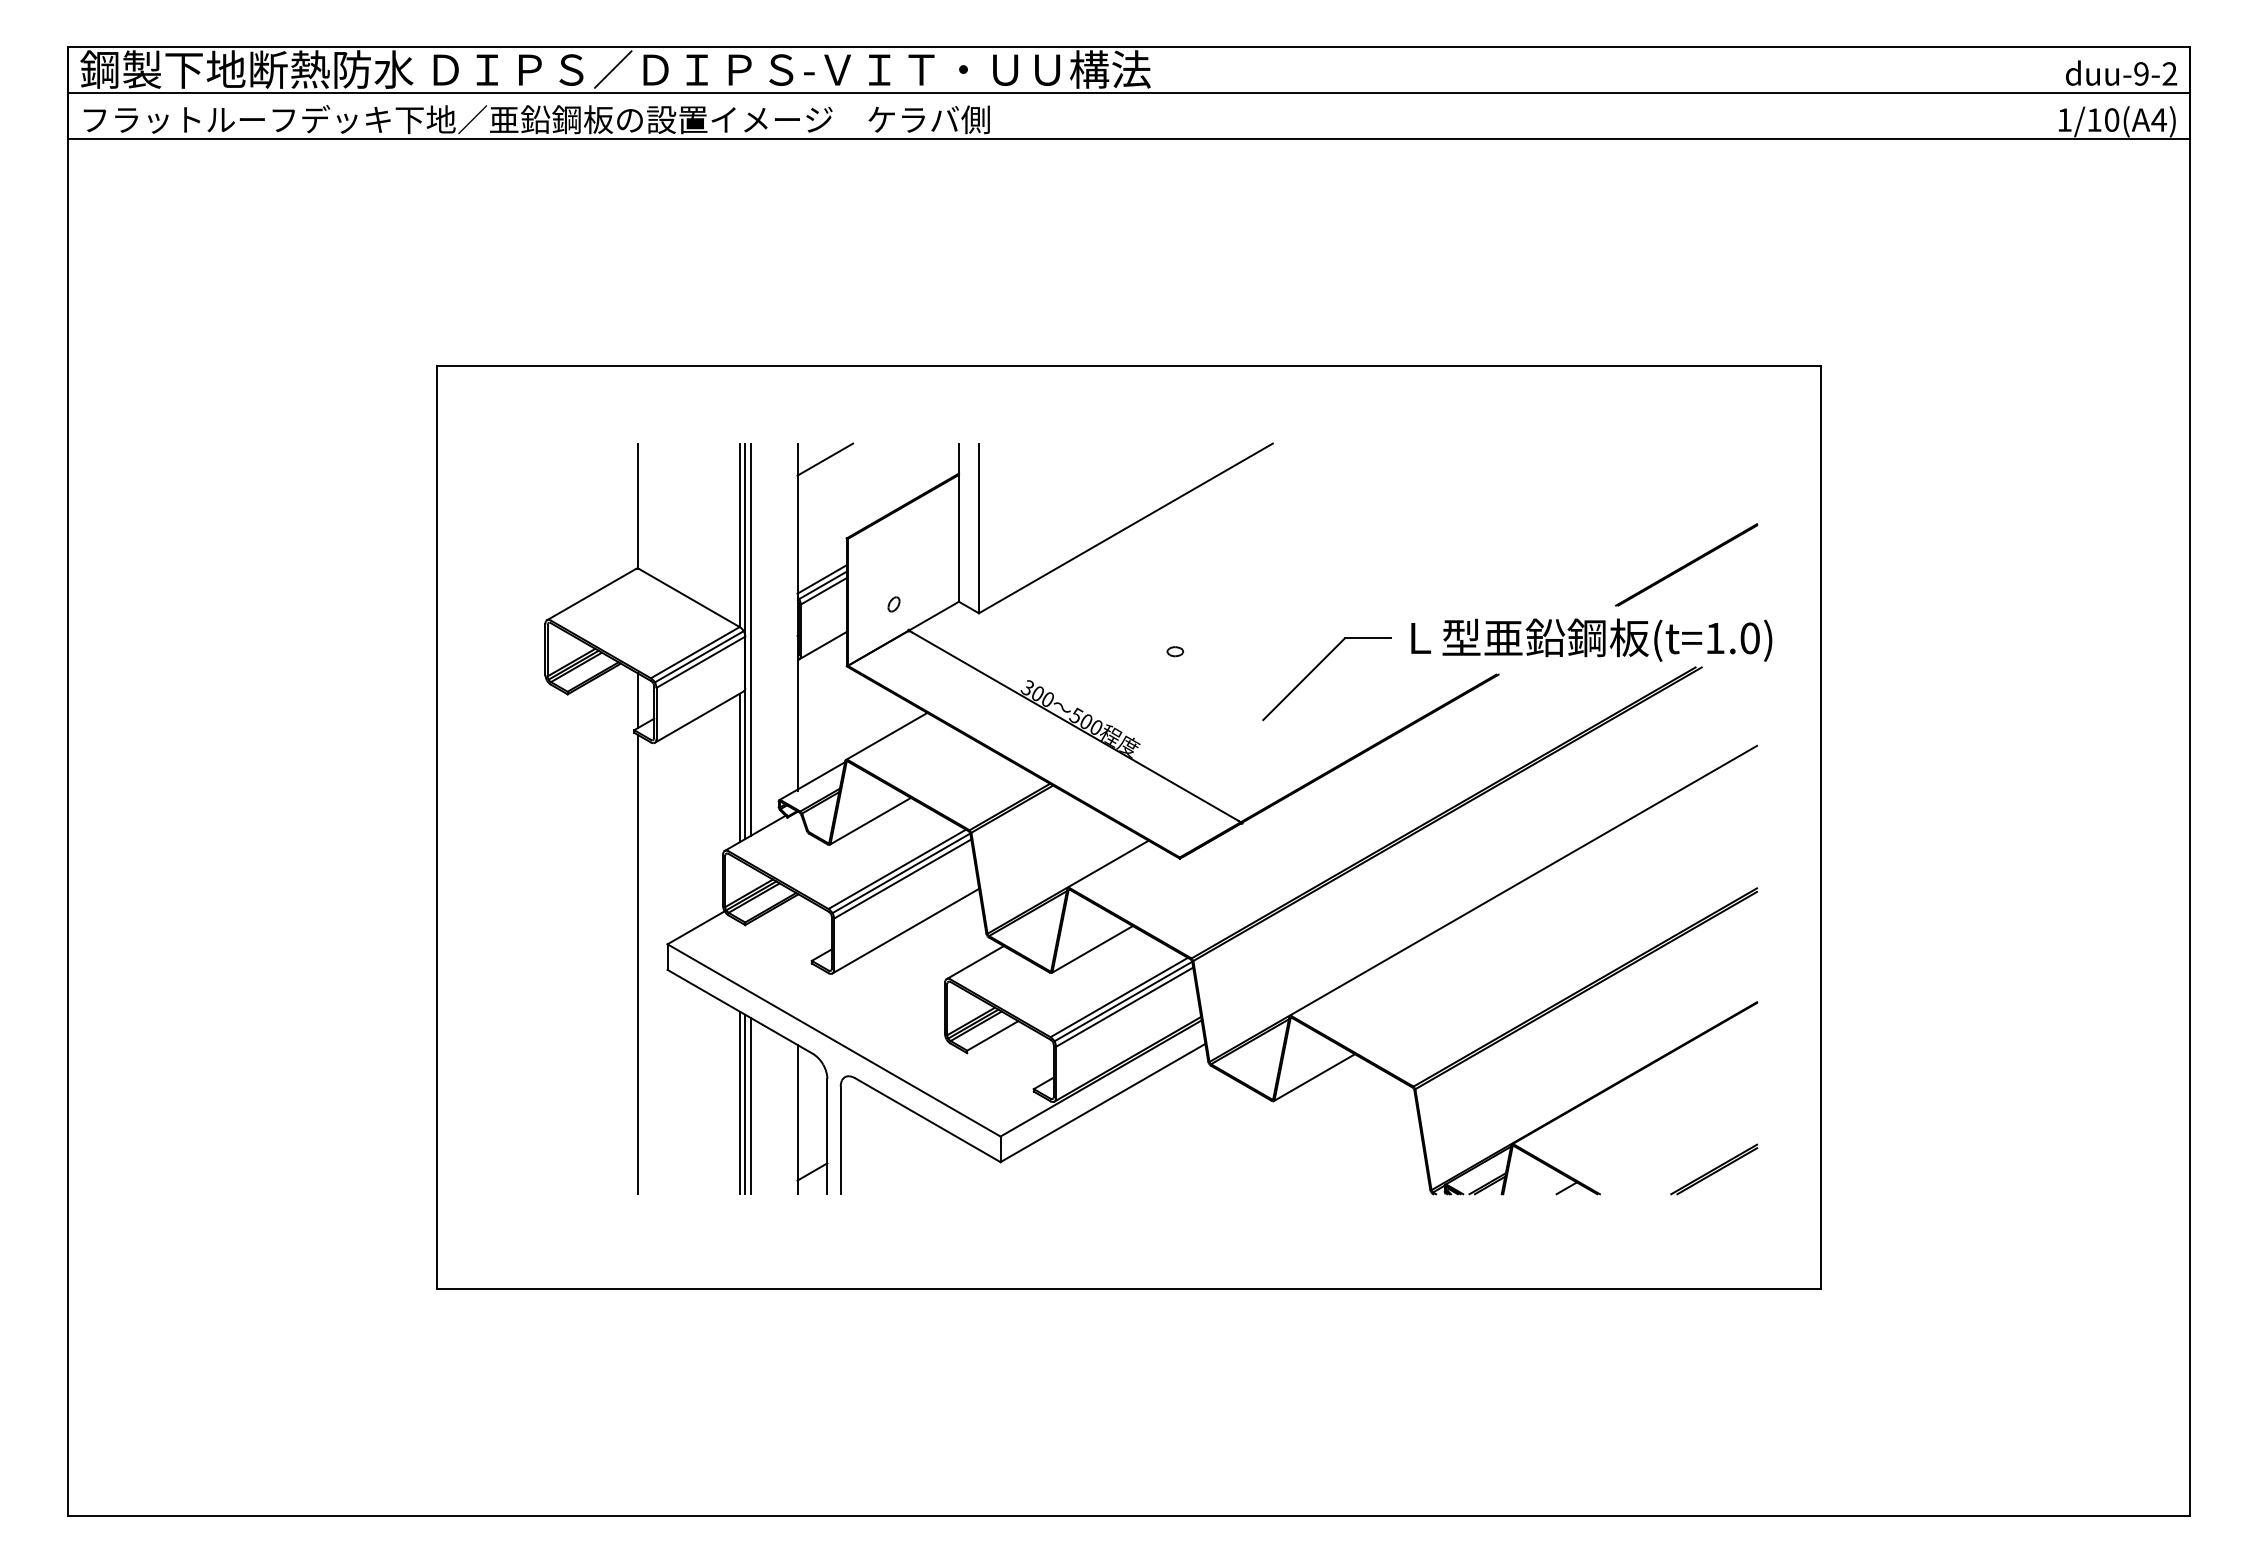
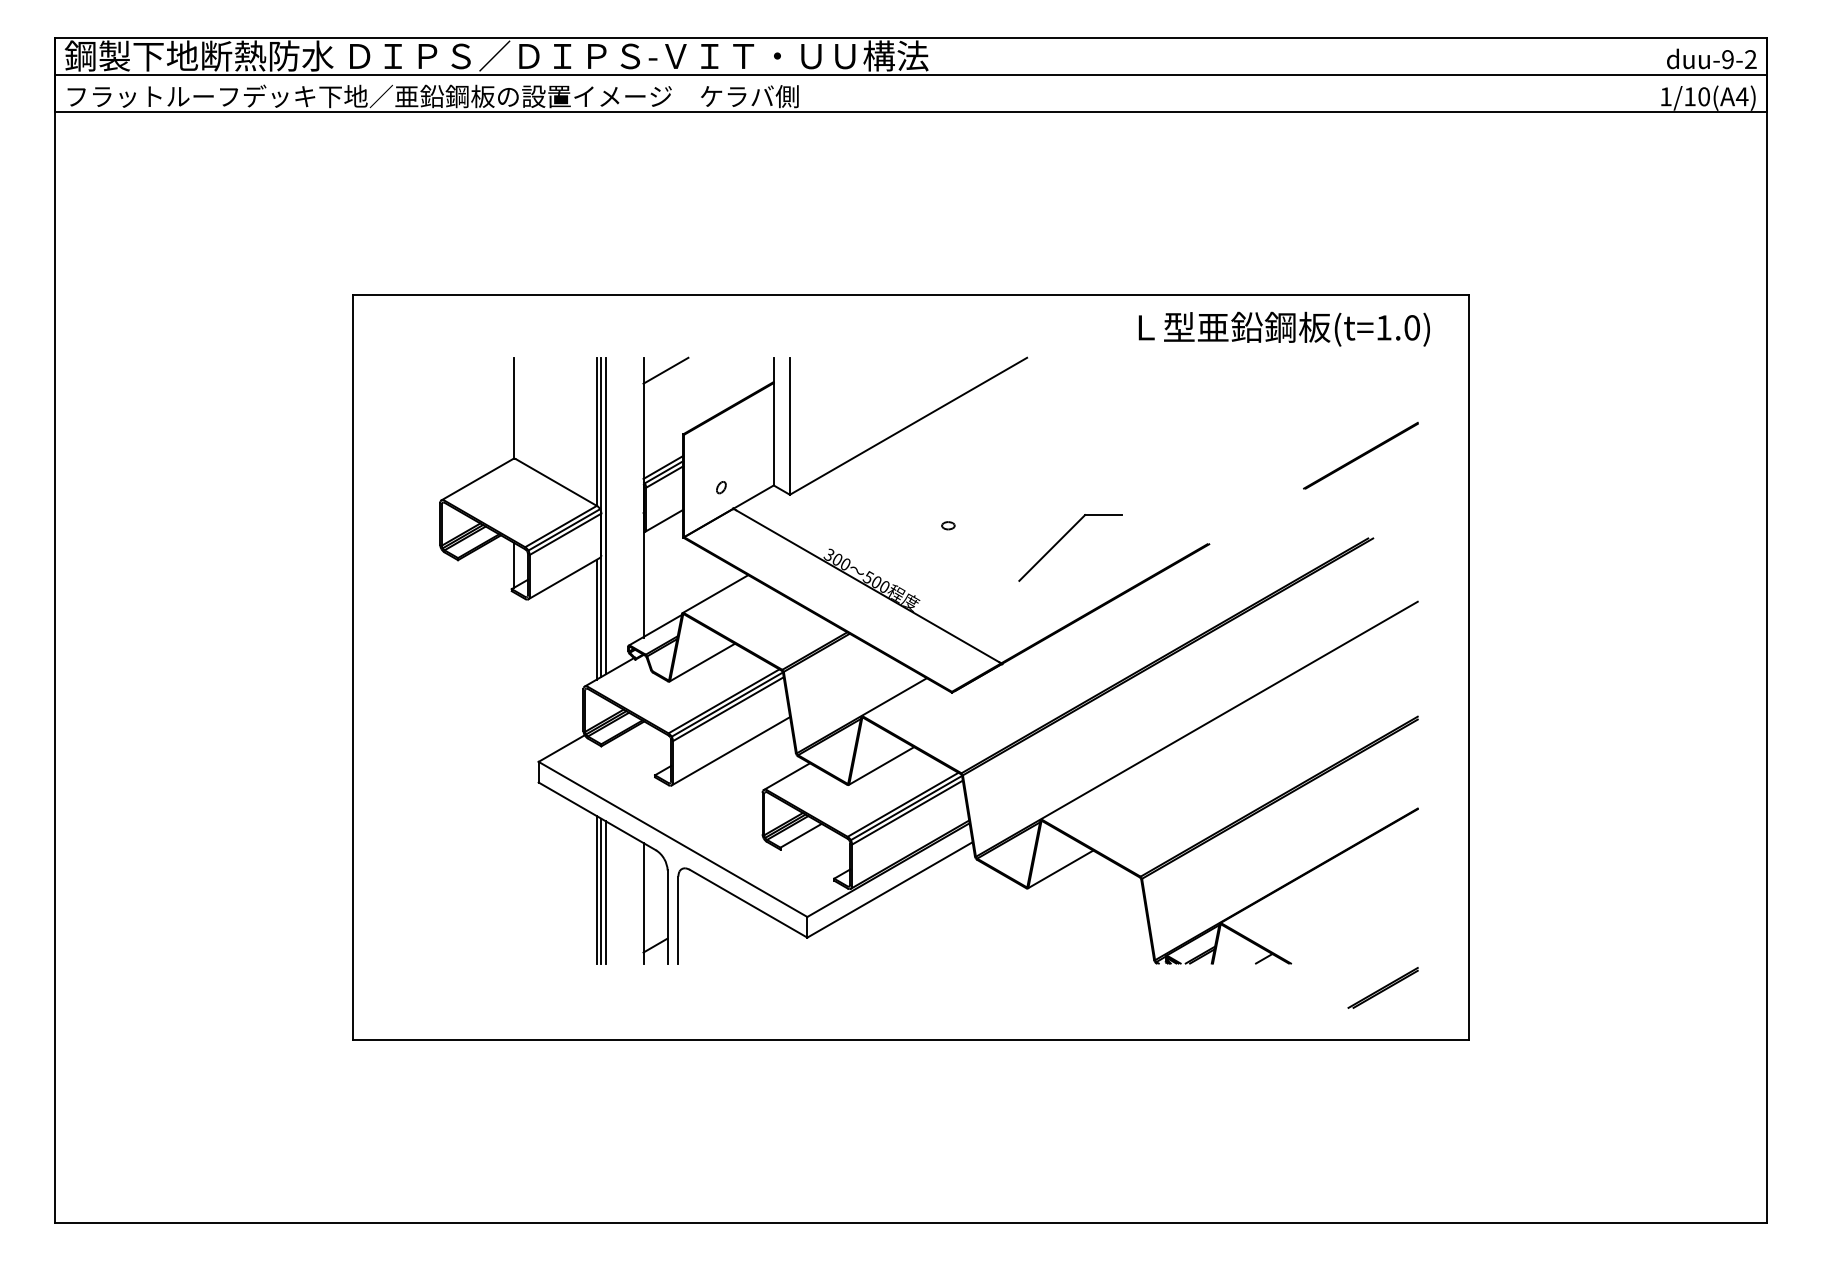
text: (1591, 639) -> (1284, 328), moved
line: (637, 964) -> (514, 778), removed
part: (1714, 1169) -> (1383, 987), moved

